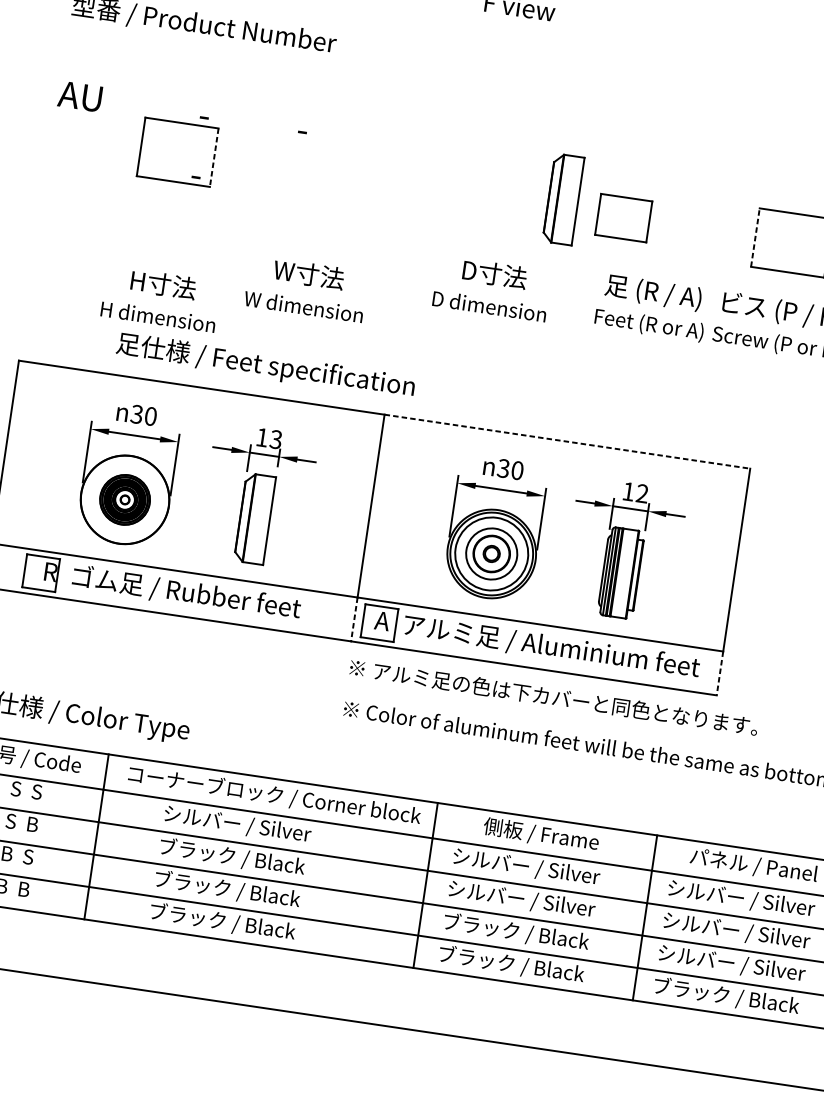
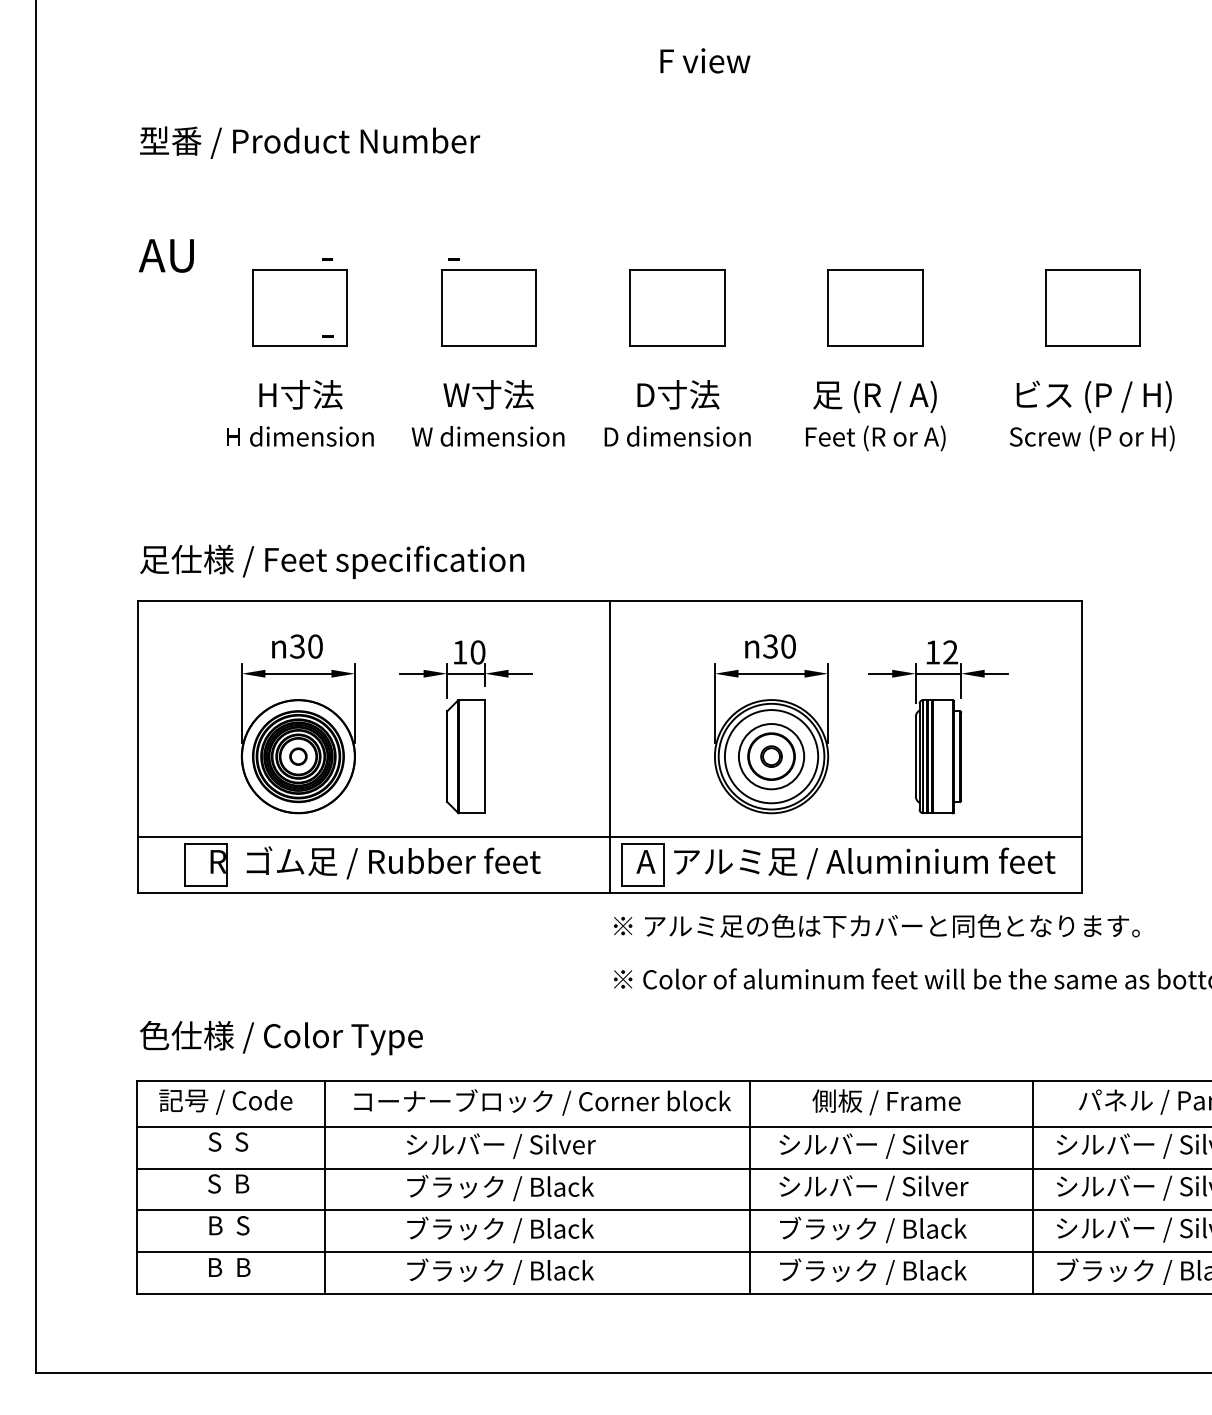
line: (214, 157) -> (347, 307), dashed -> solid
part: (323, 173) -> (488, 307), added
part: (470, 195) -> (677, 307), added
part: (563, 199) -> (795, 295), removed
part: (623, 217) -> (875, 307), size x1.43
line: (755, 237) -> (1045, 307), dashed -> solid
text: (305, 288) -> (487, 413), moved
text: (492, 288) -> (677, 413), moved
text: (161, 299) -> (300, 413), moved
text: (651, 308) -> (875, 416), moved
text: (266, 366) -> (332, 561), moved
text: (275, 439) -> (477, 652), 13 -> 10
line: (567, 441) -> (846, 600), dashed -> solid
part: (125, 499) -> (298, 756), size x1.43
line: (354, 619) -> (610, 865), dashed -> solid
line: (720, 673) -> (1082, 865), dashed -> solid

